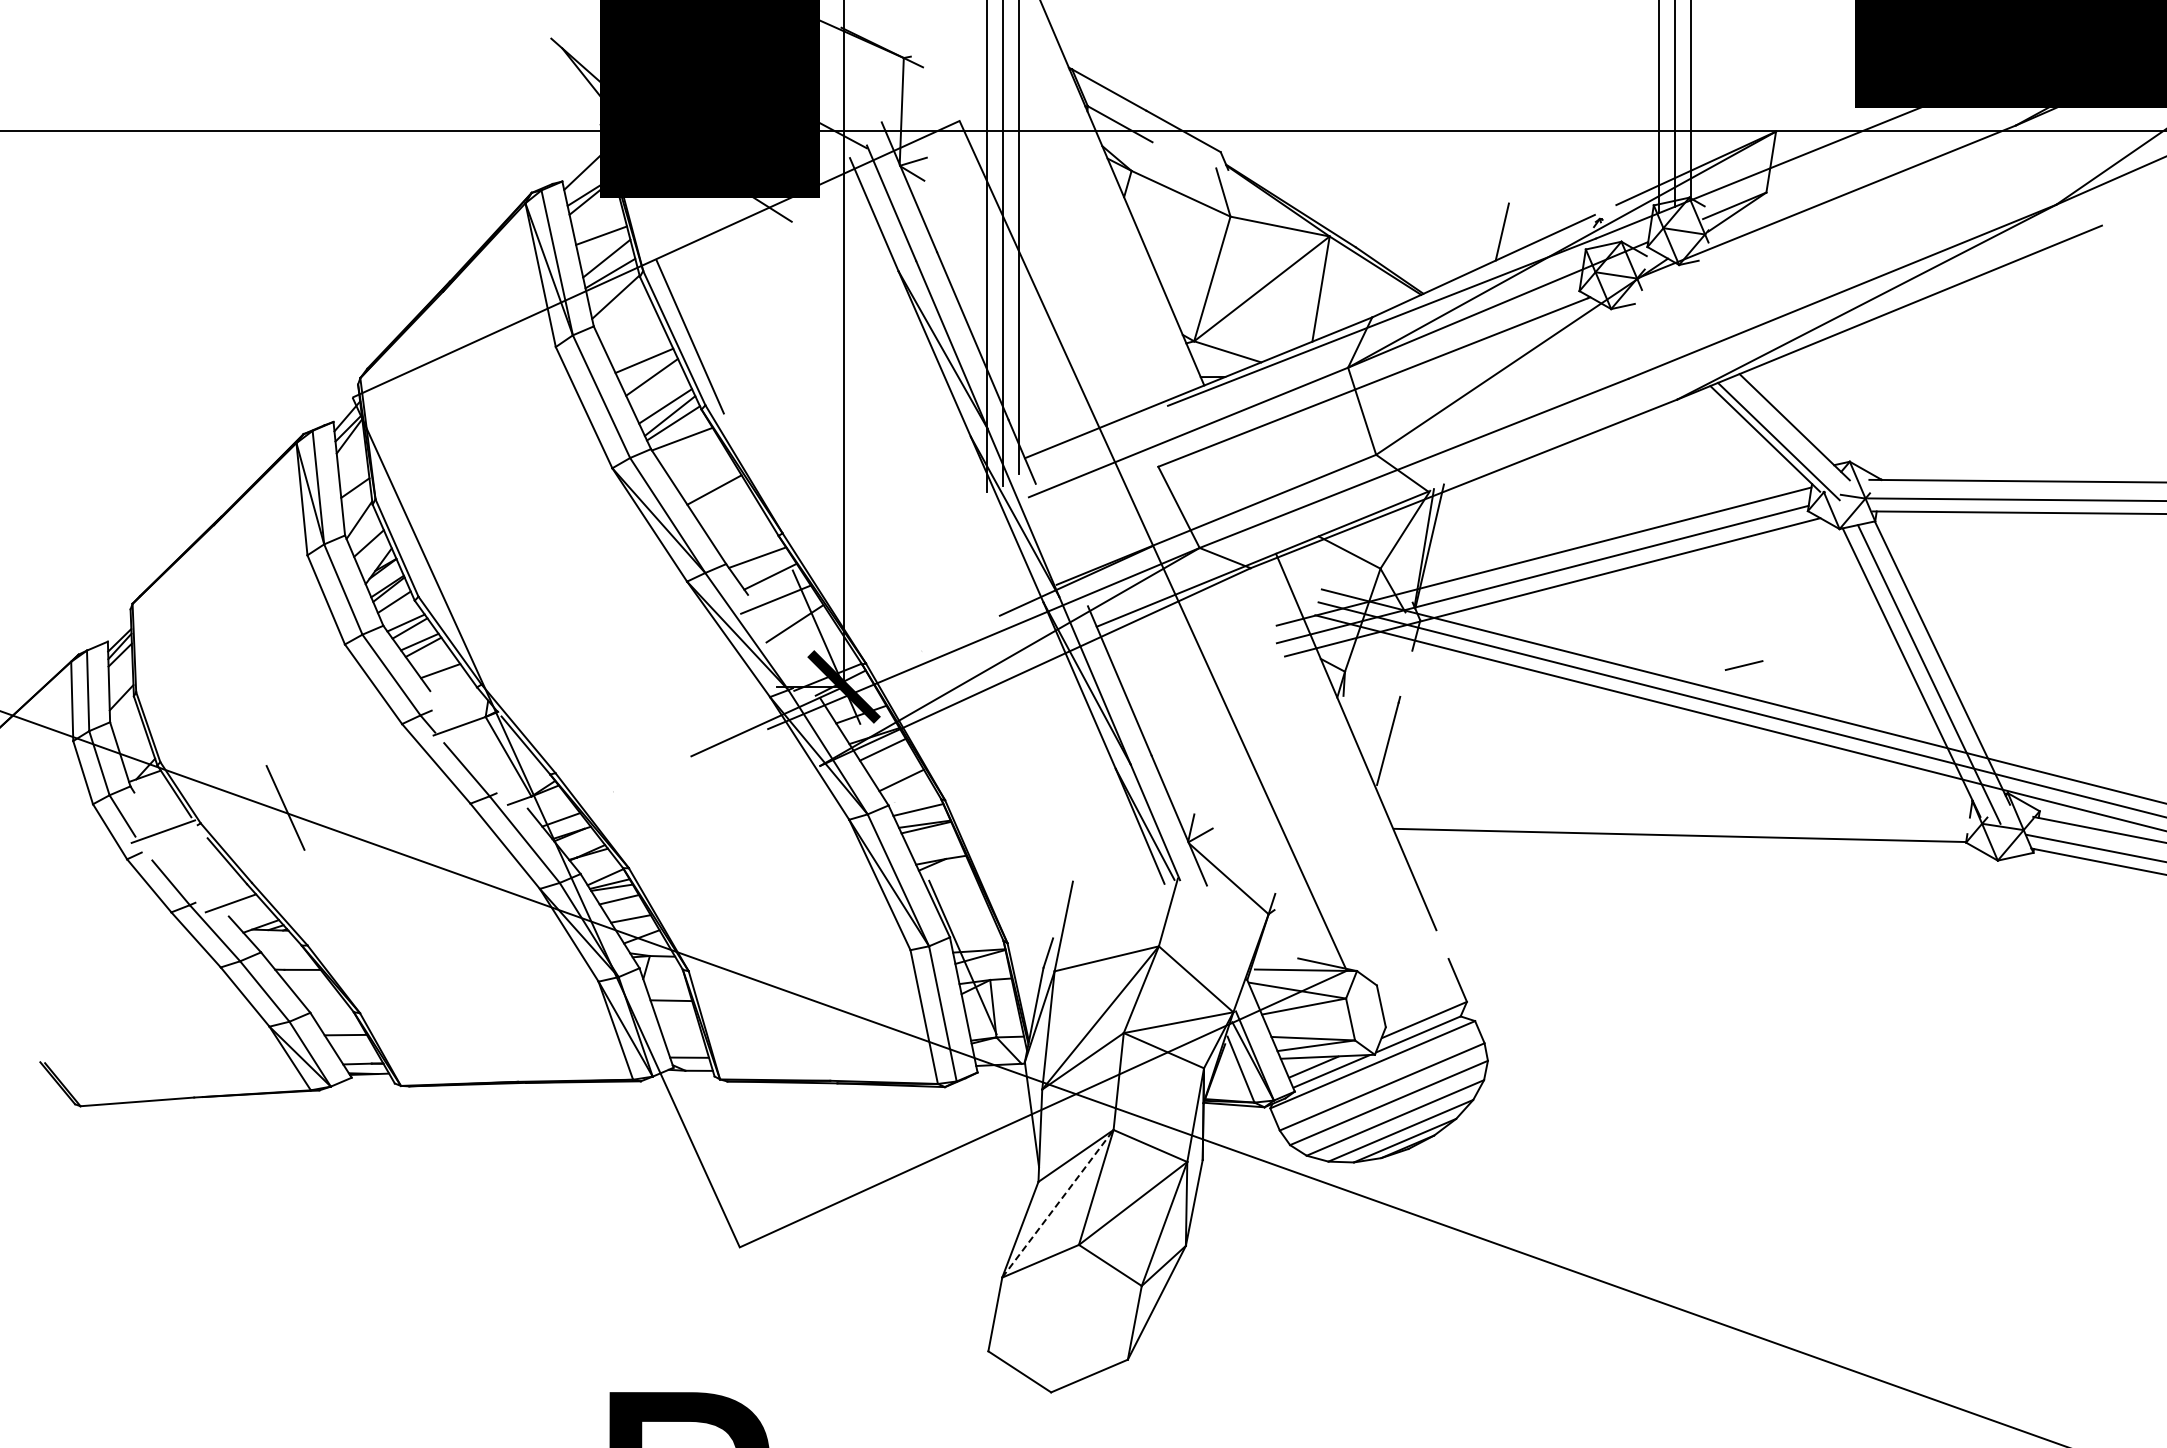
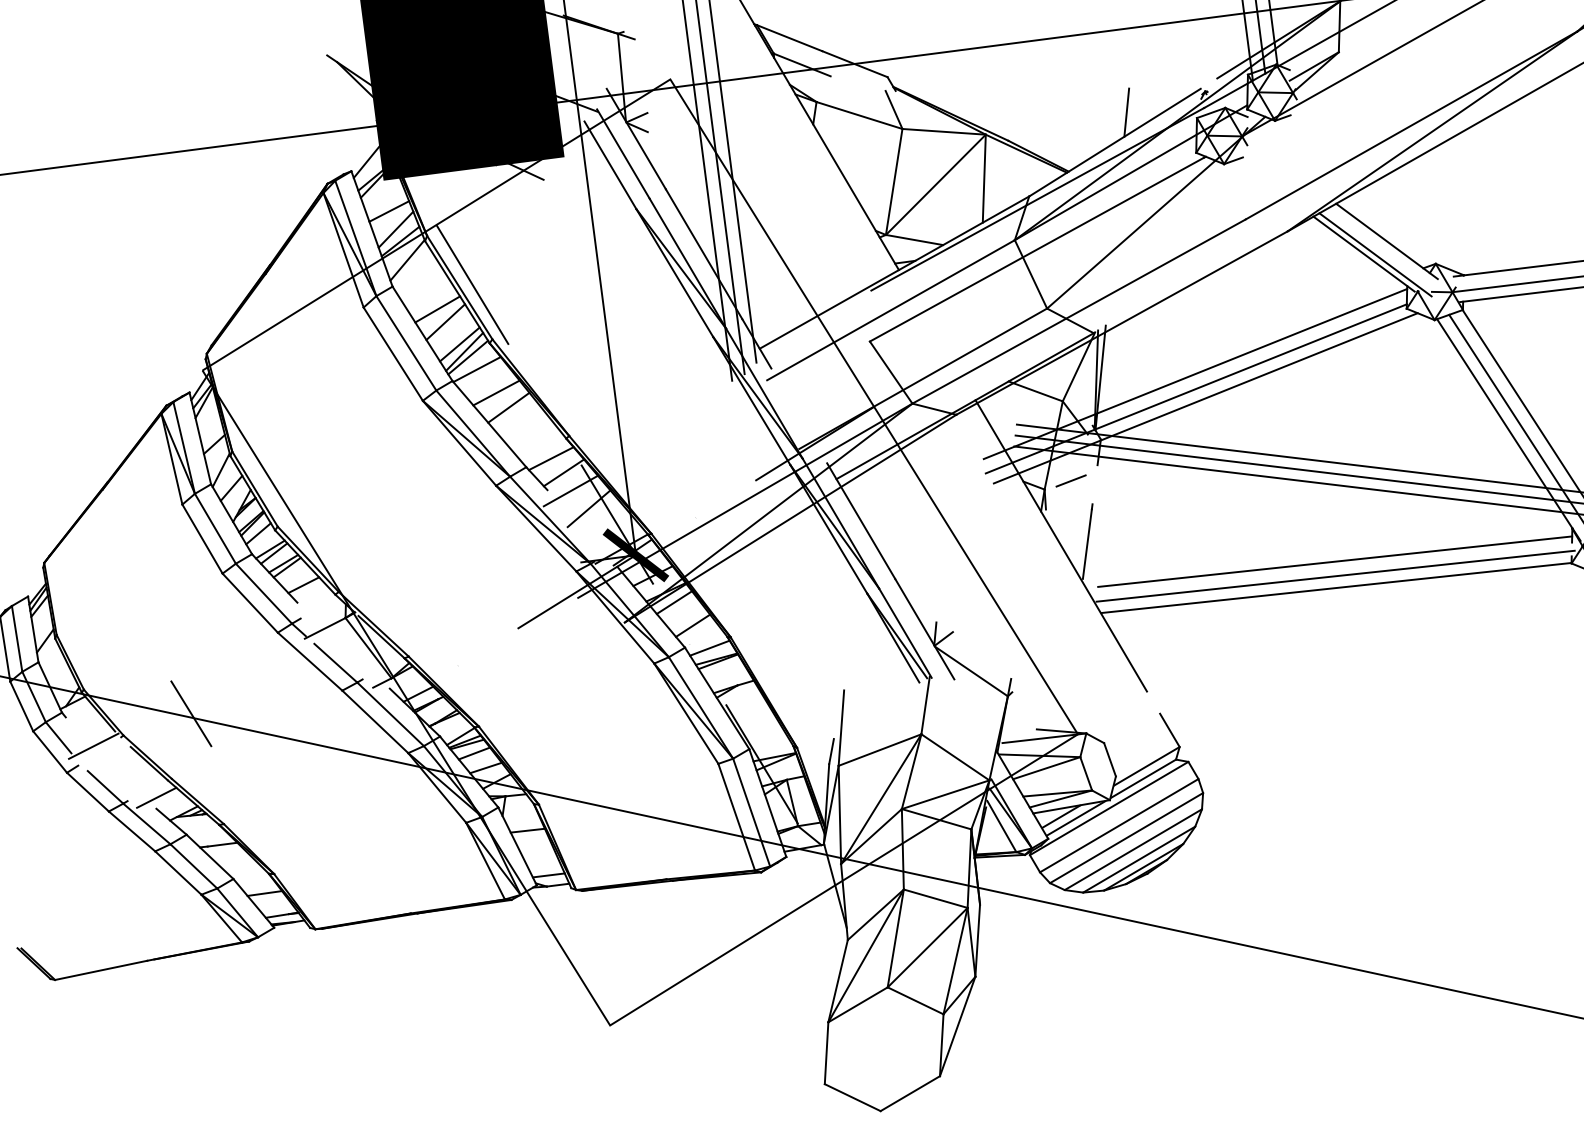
line: (701, 470) -> (496, 393), added
line: (1743, 665) -> (1070, 480), moved
line: (1682, 803) -> (1335, 561), added
line: (1680, 820) -> (1335, 575), added
line: (1058, 1203) -> (866, 955), dashed -> solid

